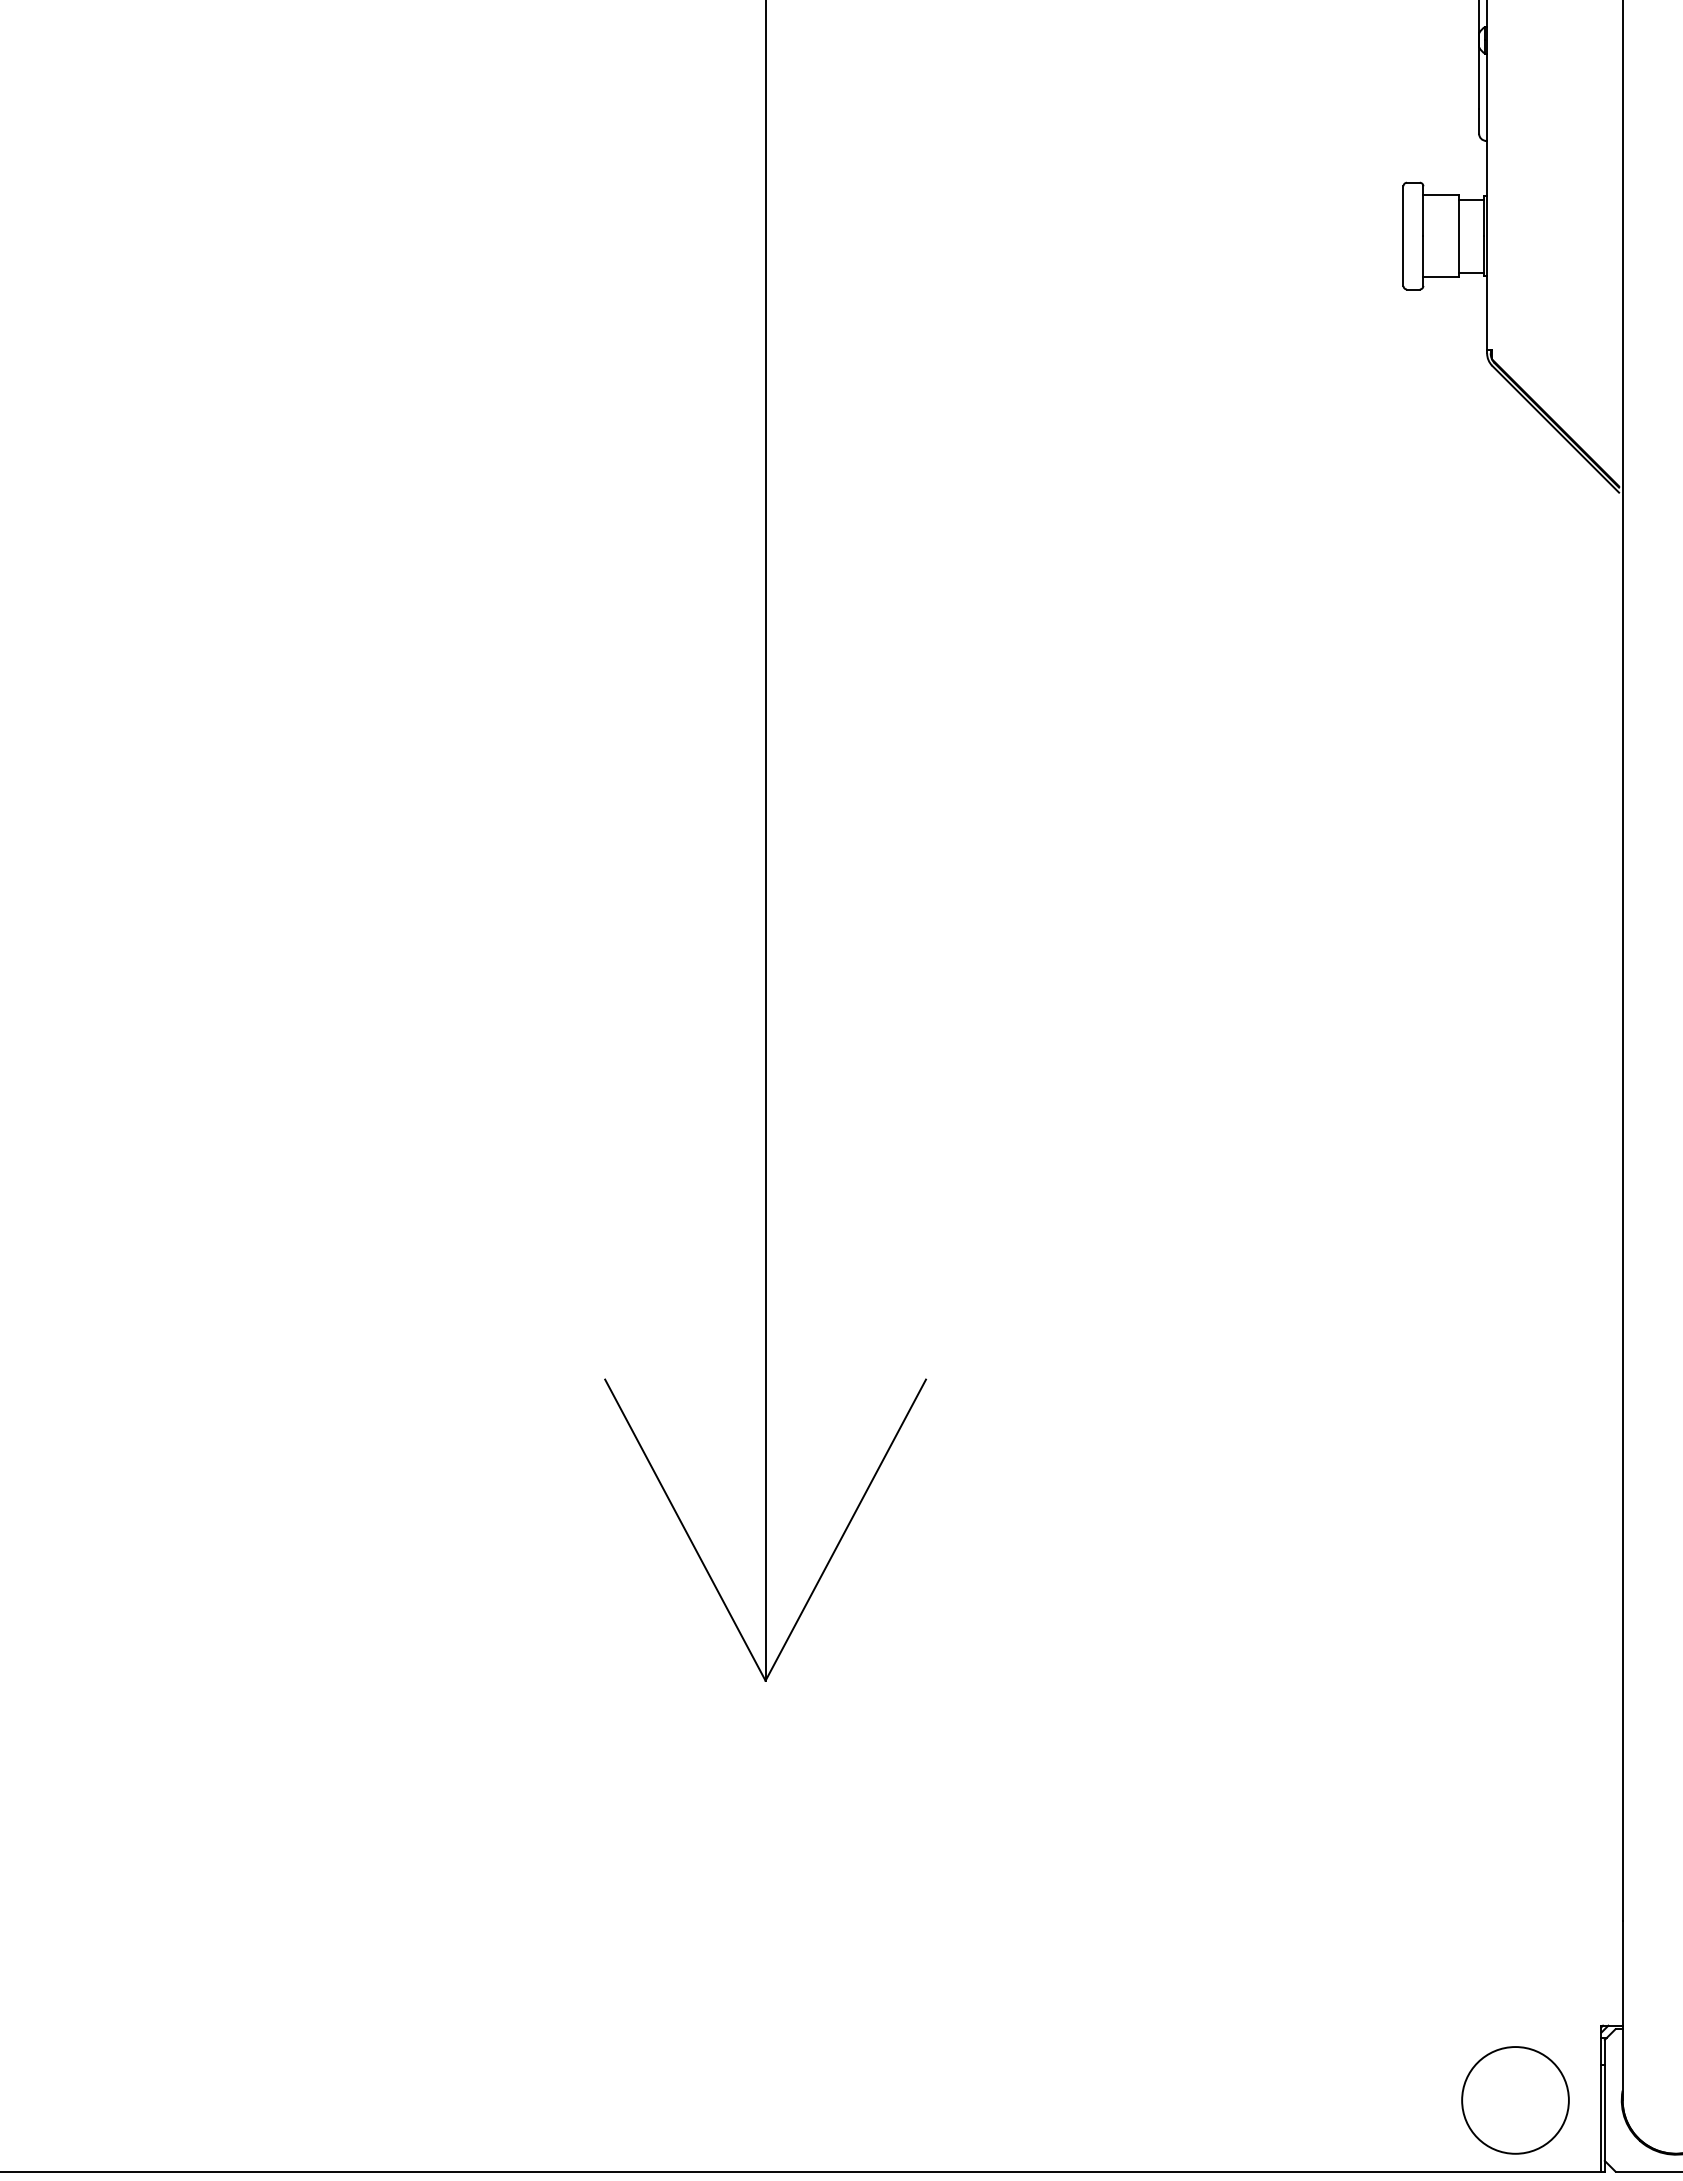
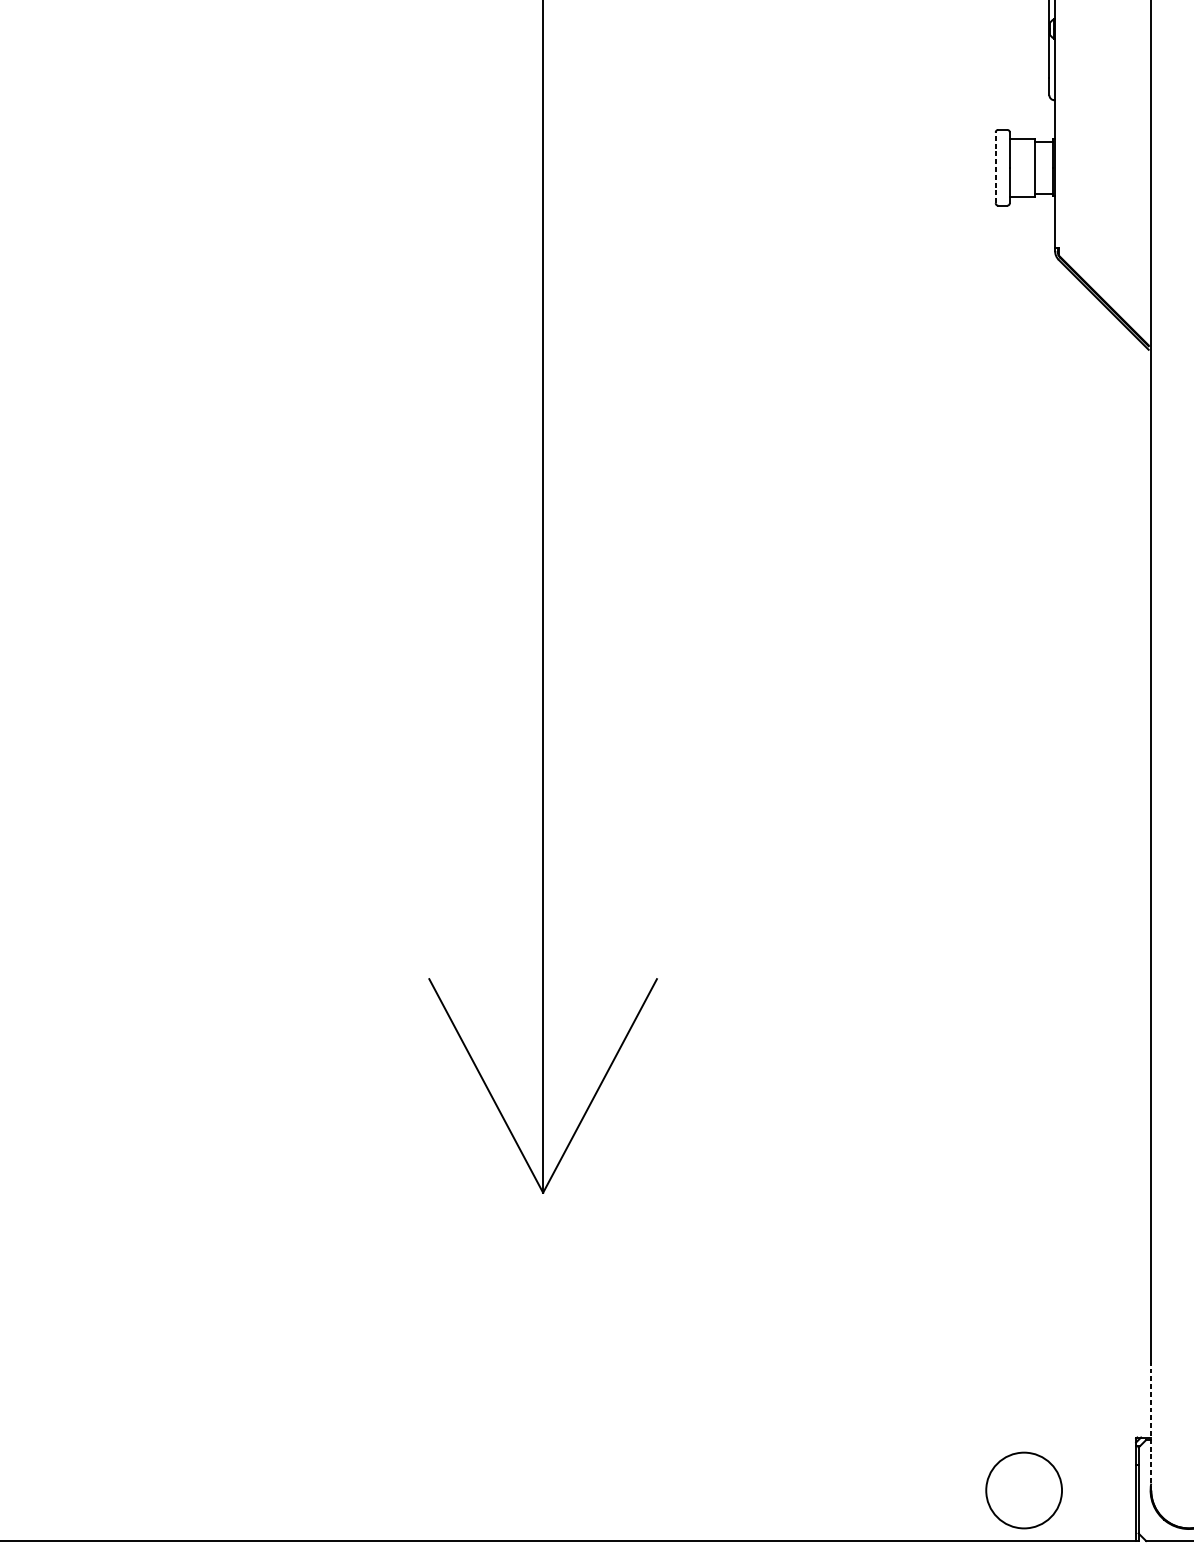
line: (1403, 236) -> (995, 168), solid -> dashed
line: (1622, 2010) -> (1151, 1426), solid -> dashed
circle: (1515, 2100) -> (1024, 1490), moved

